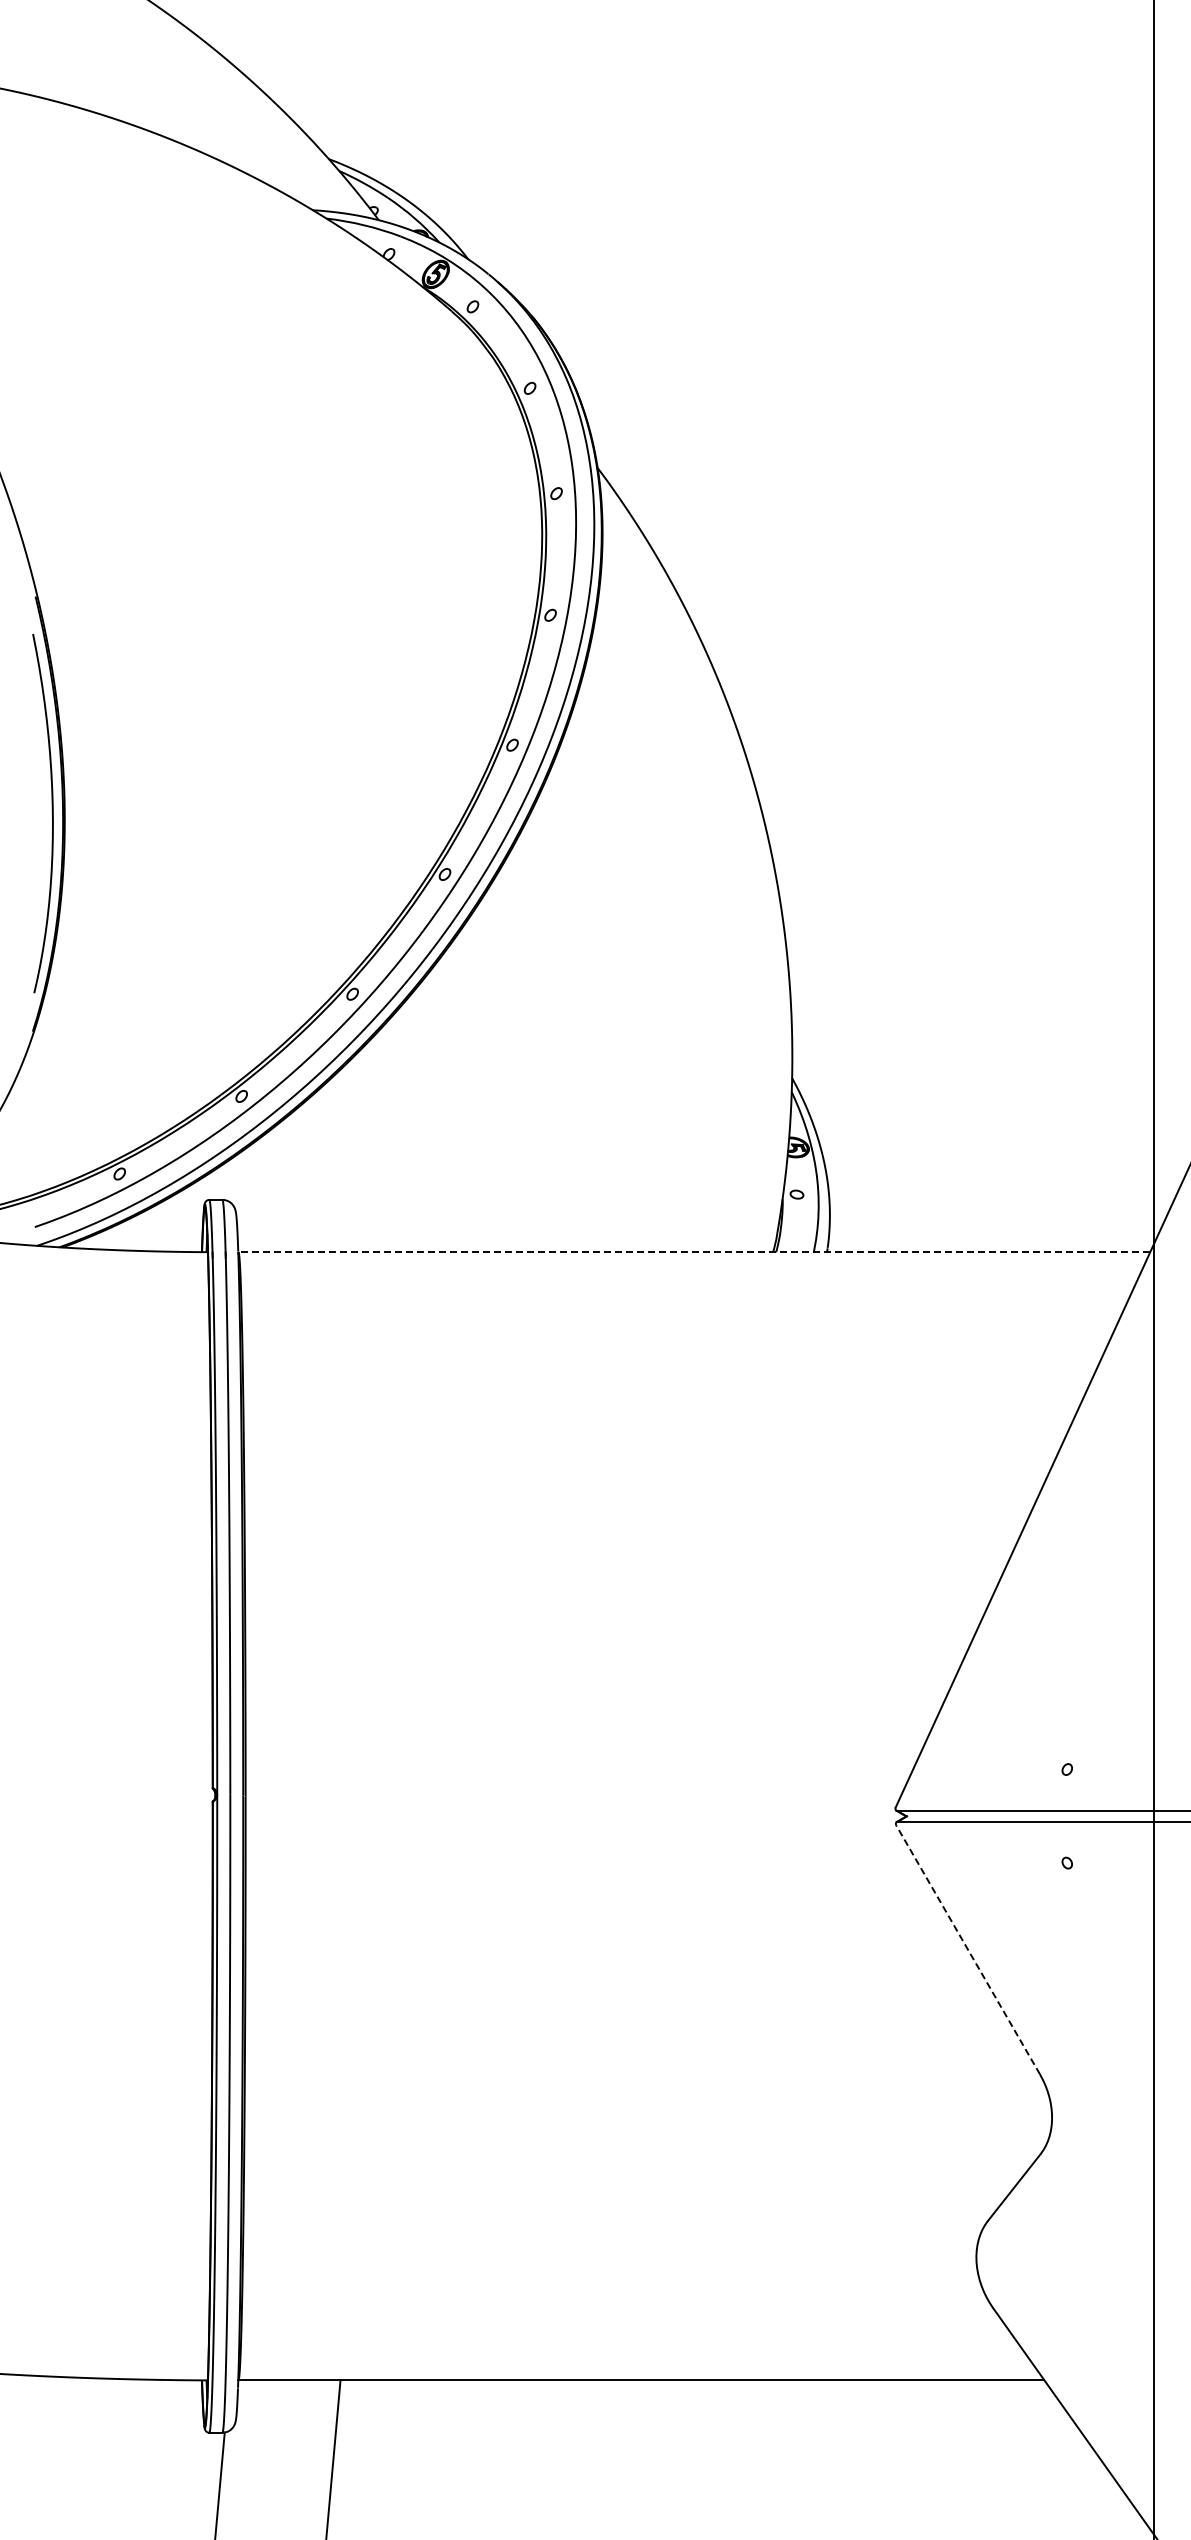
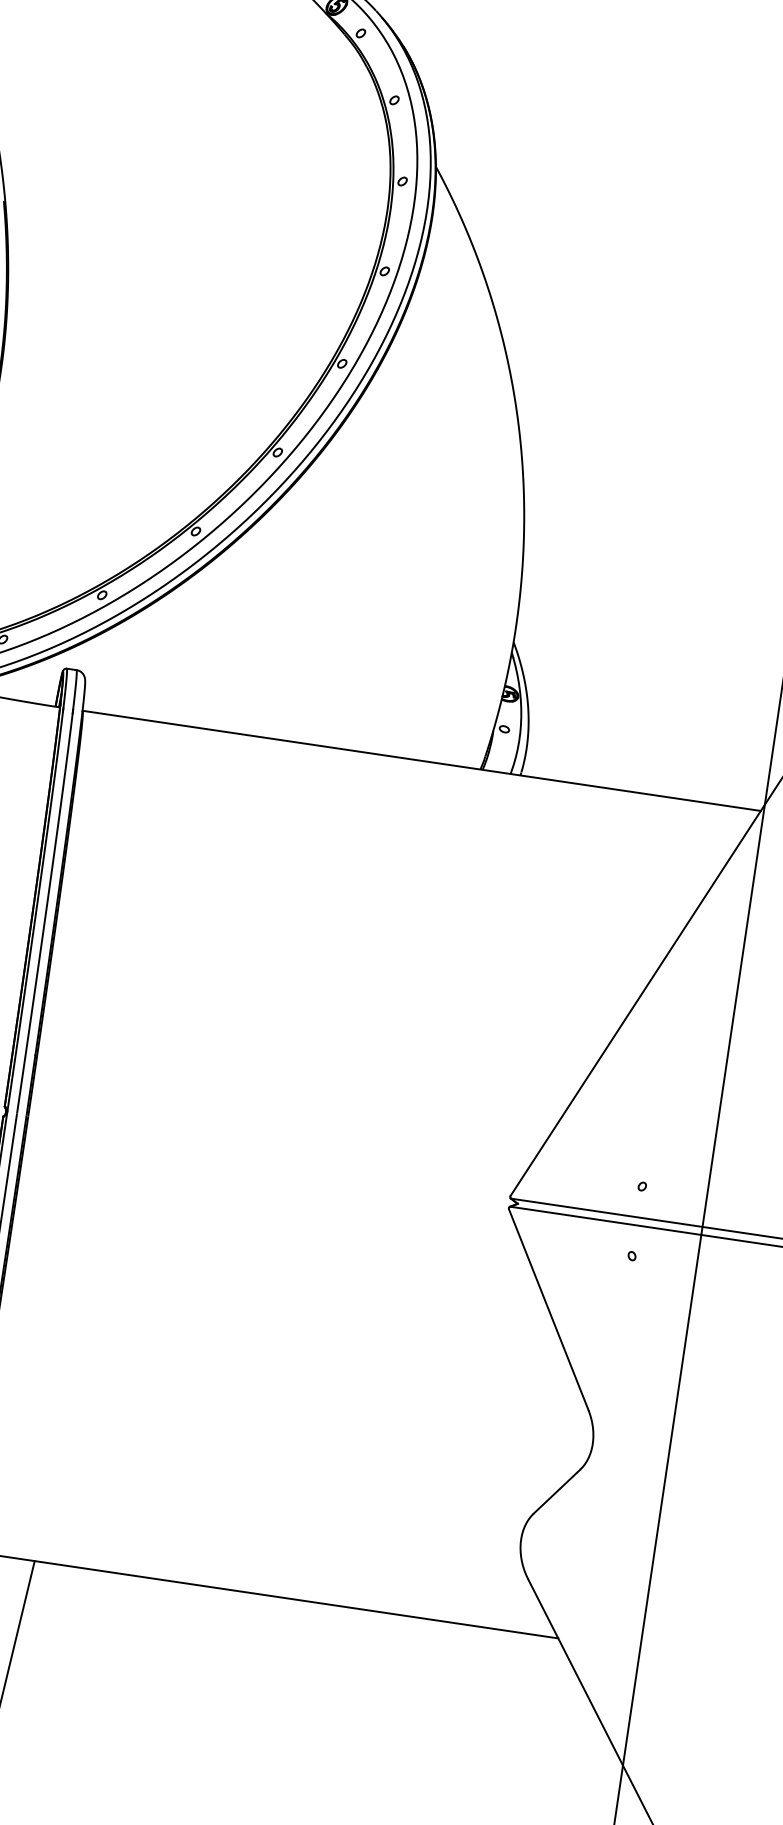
line: (694, 1252) -> (421, 761), dashed -> solid
line: (968, 1949) -> (549, 1309), dashed -> solid

